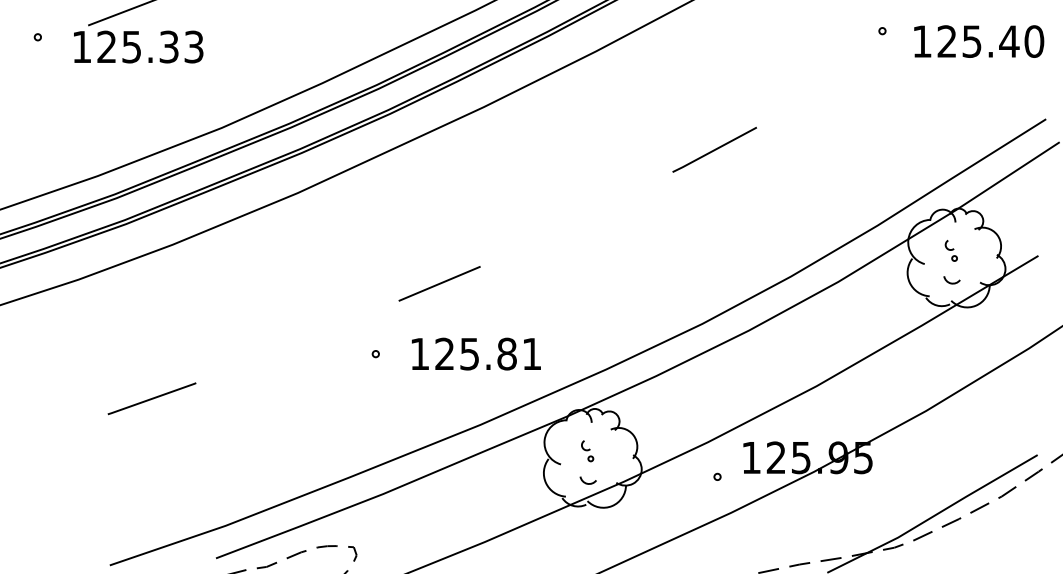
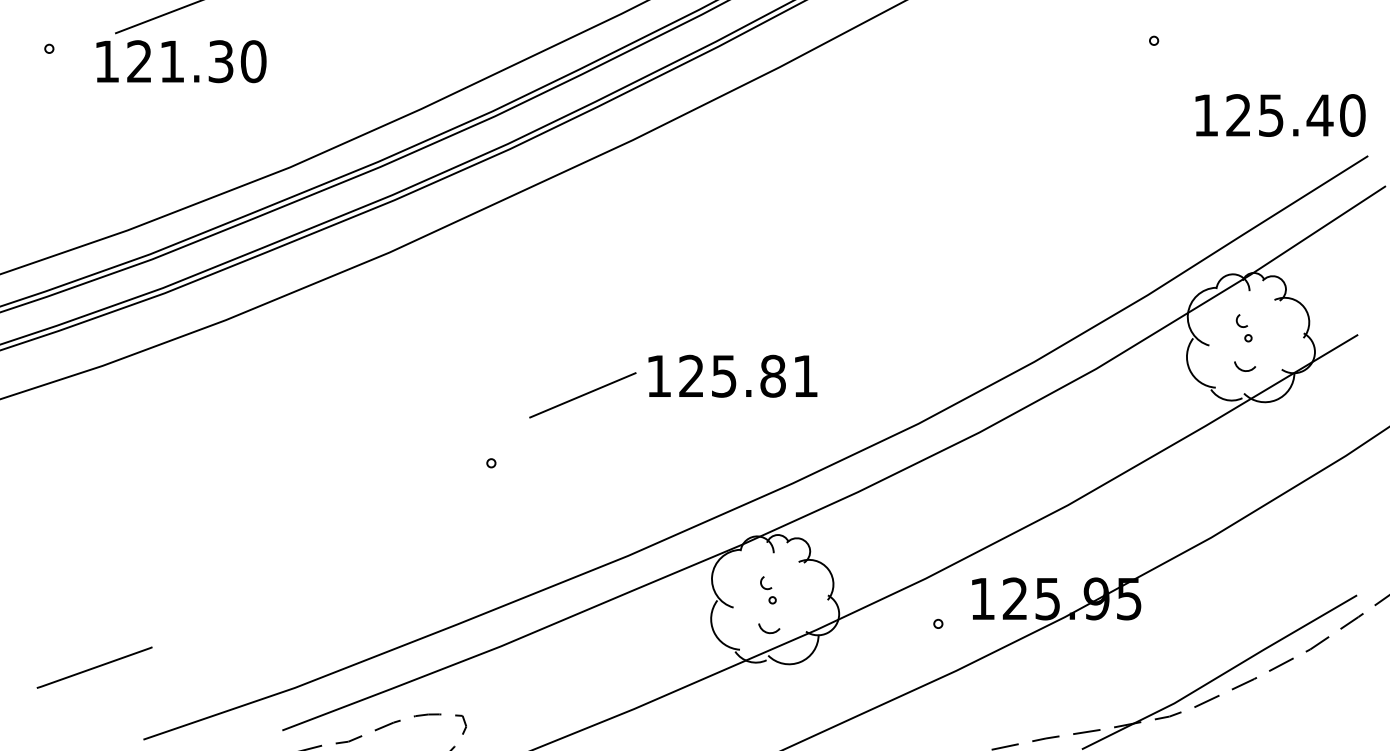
text: (979, 41) -> (1280, 115), moved
text: (163, 46) -> (213, 61), 125.33 -> 121.30
line: (714, 149) -> (934, 195), removed
line: (439, 283) -> (582, 395), moved
text: (476, 353) -> (732, 375), moved
line: (151, 398) -> (94, 667), moved

